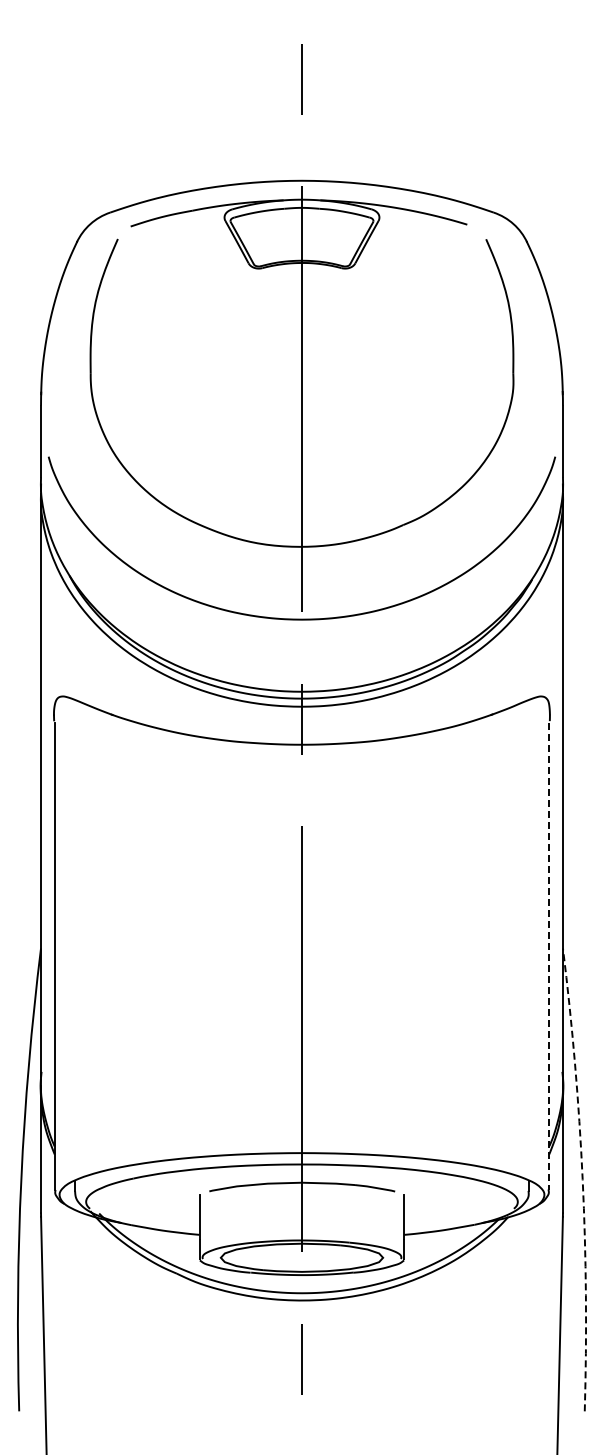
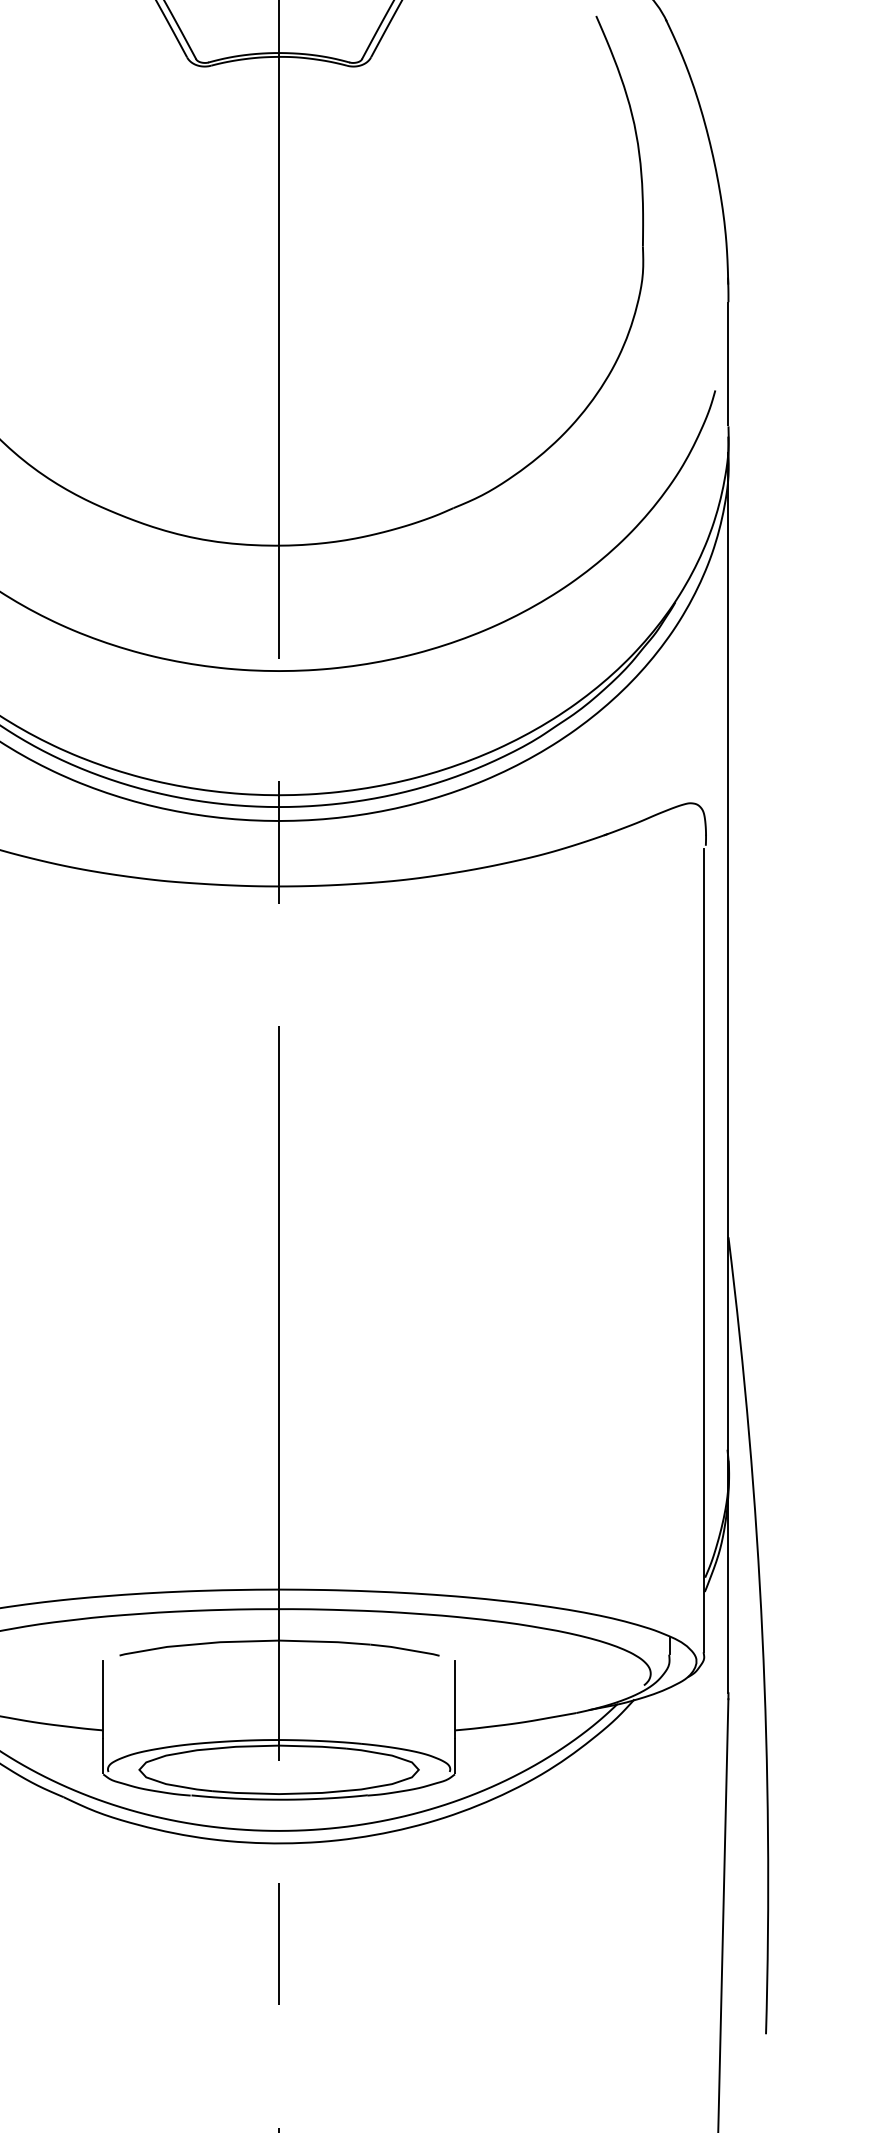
line: (548, 956) -> (703, 1251), dashed -> solid
arc: (582, 1179) -> (762, 1635), dashed -> solid

